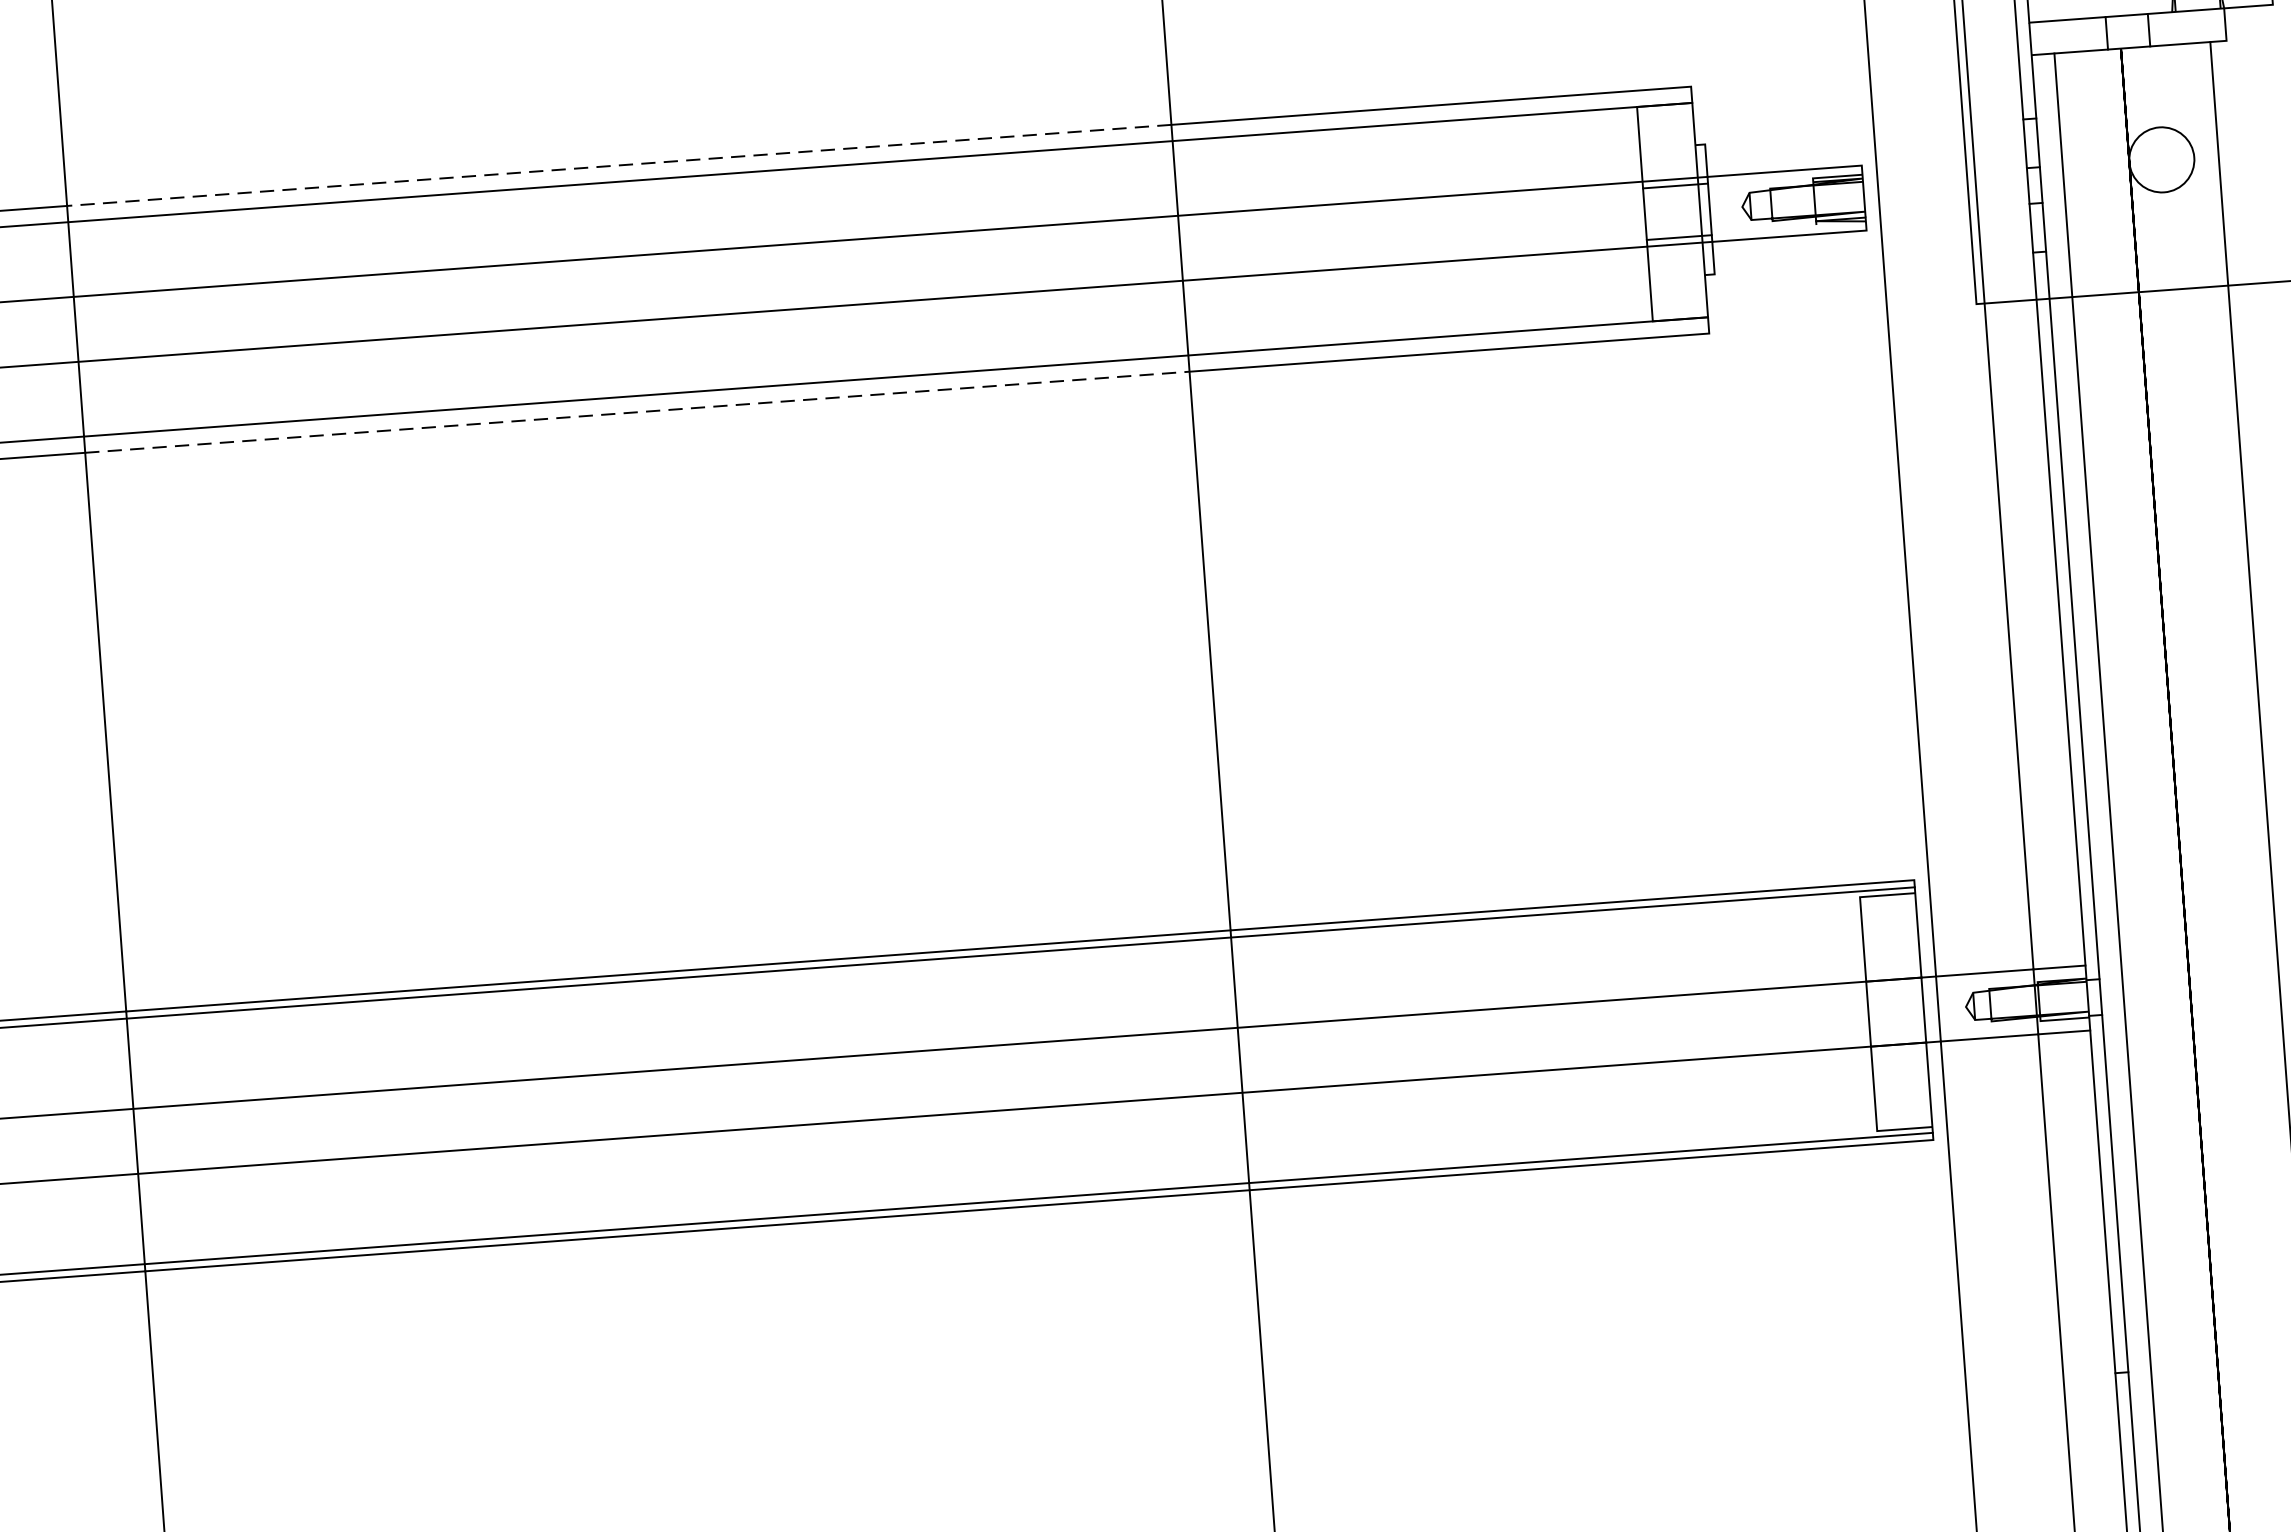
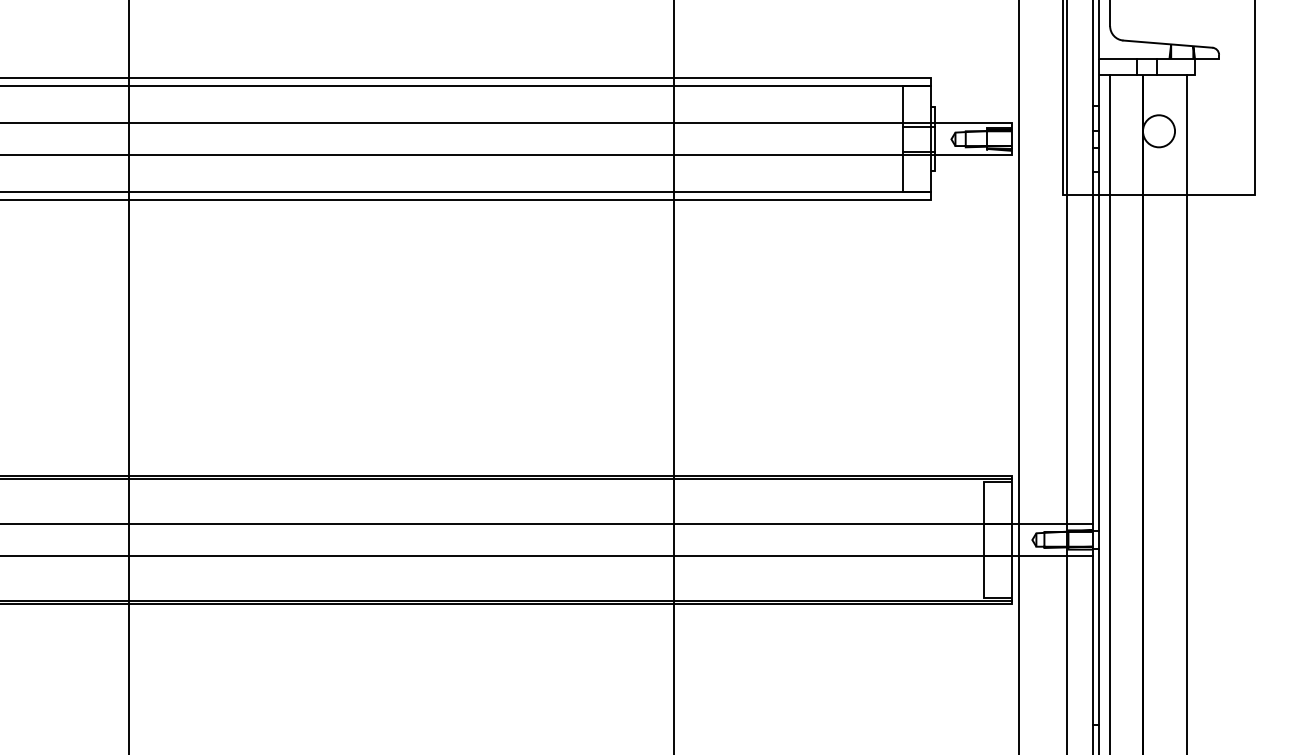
line: (618, 165) -> (401, 78), dashed -> solid
line: (639, 412) -> (402, 200), dashed -> solid

